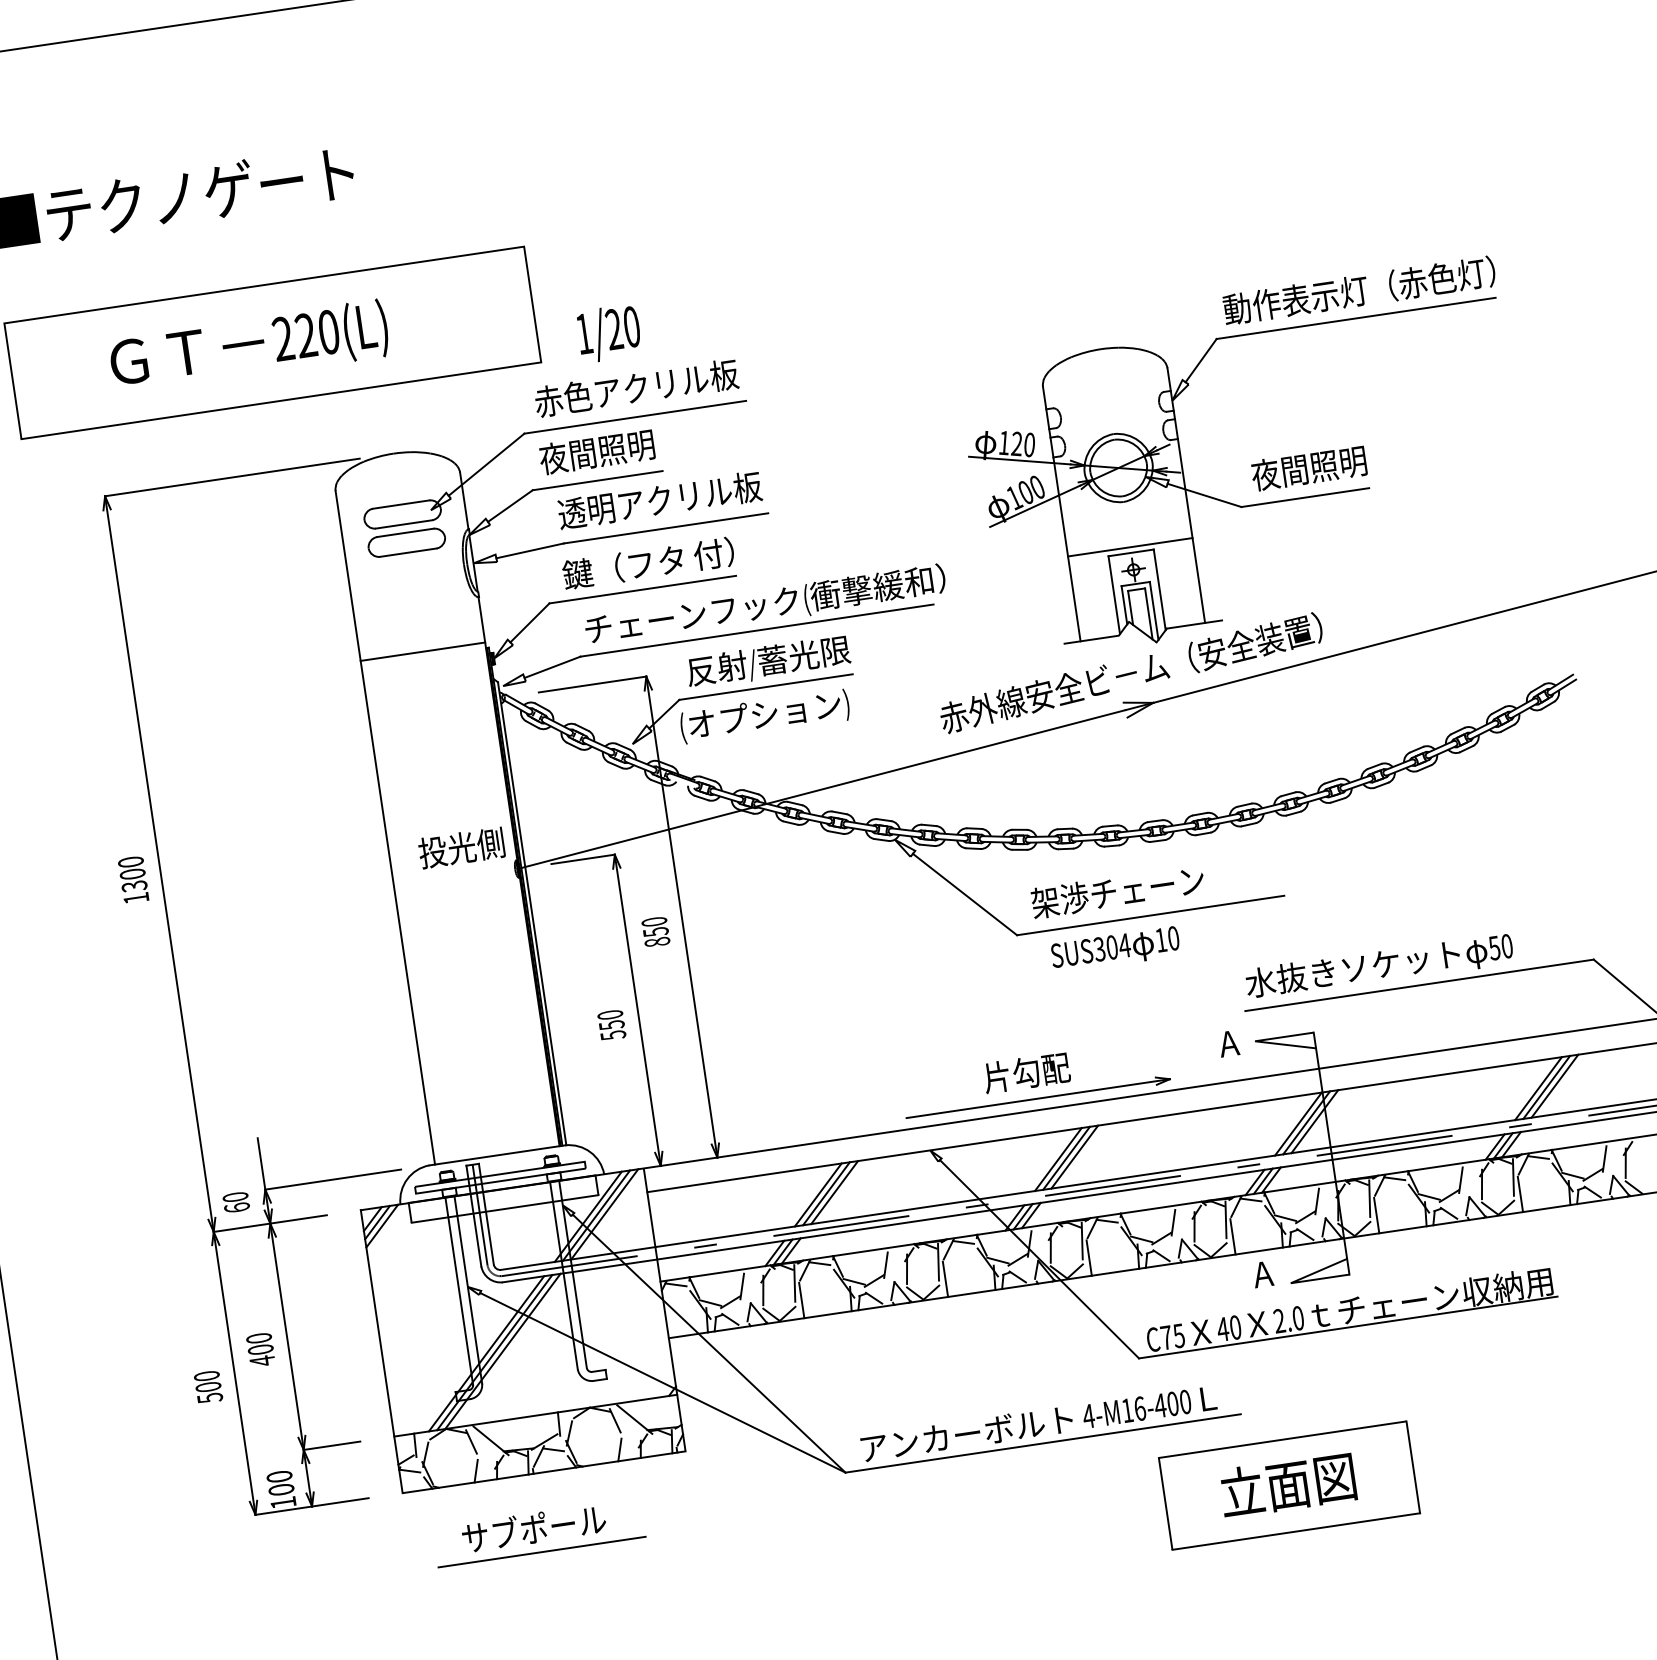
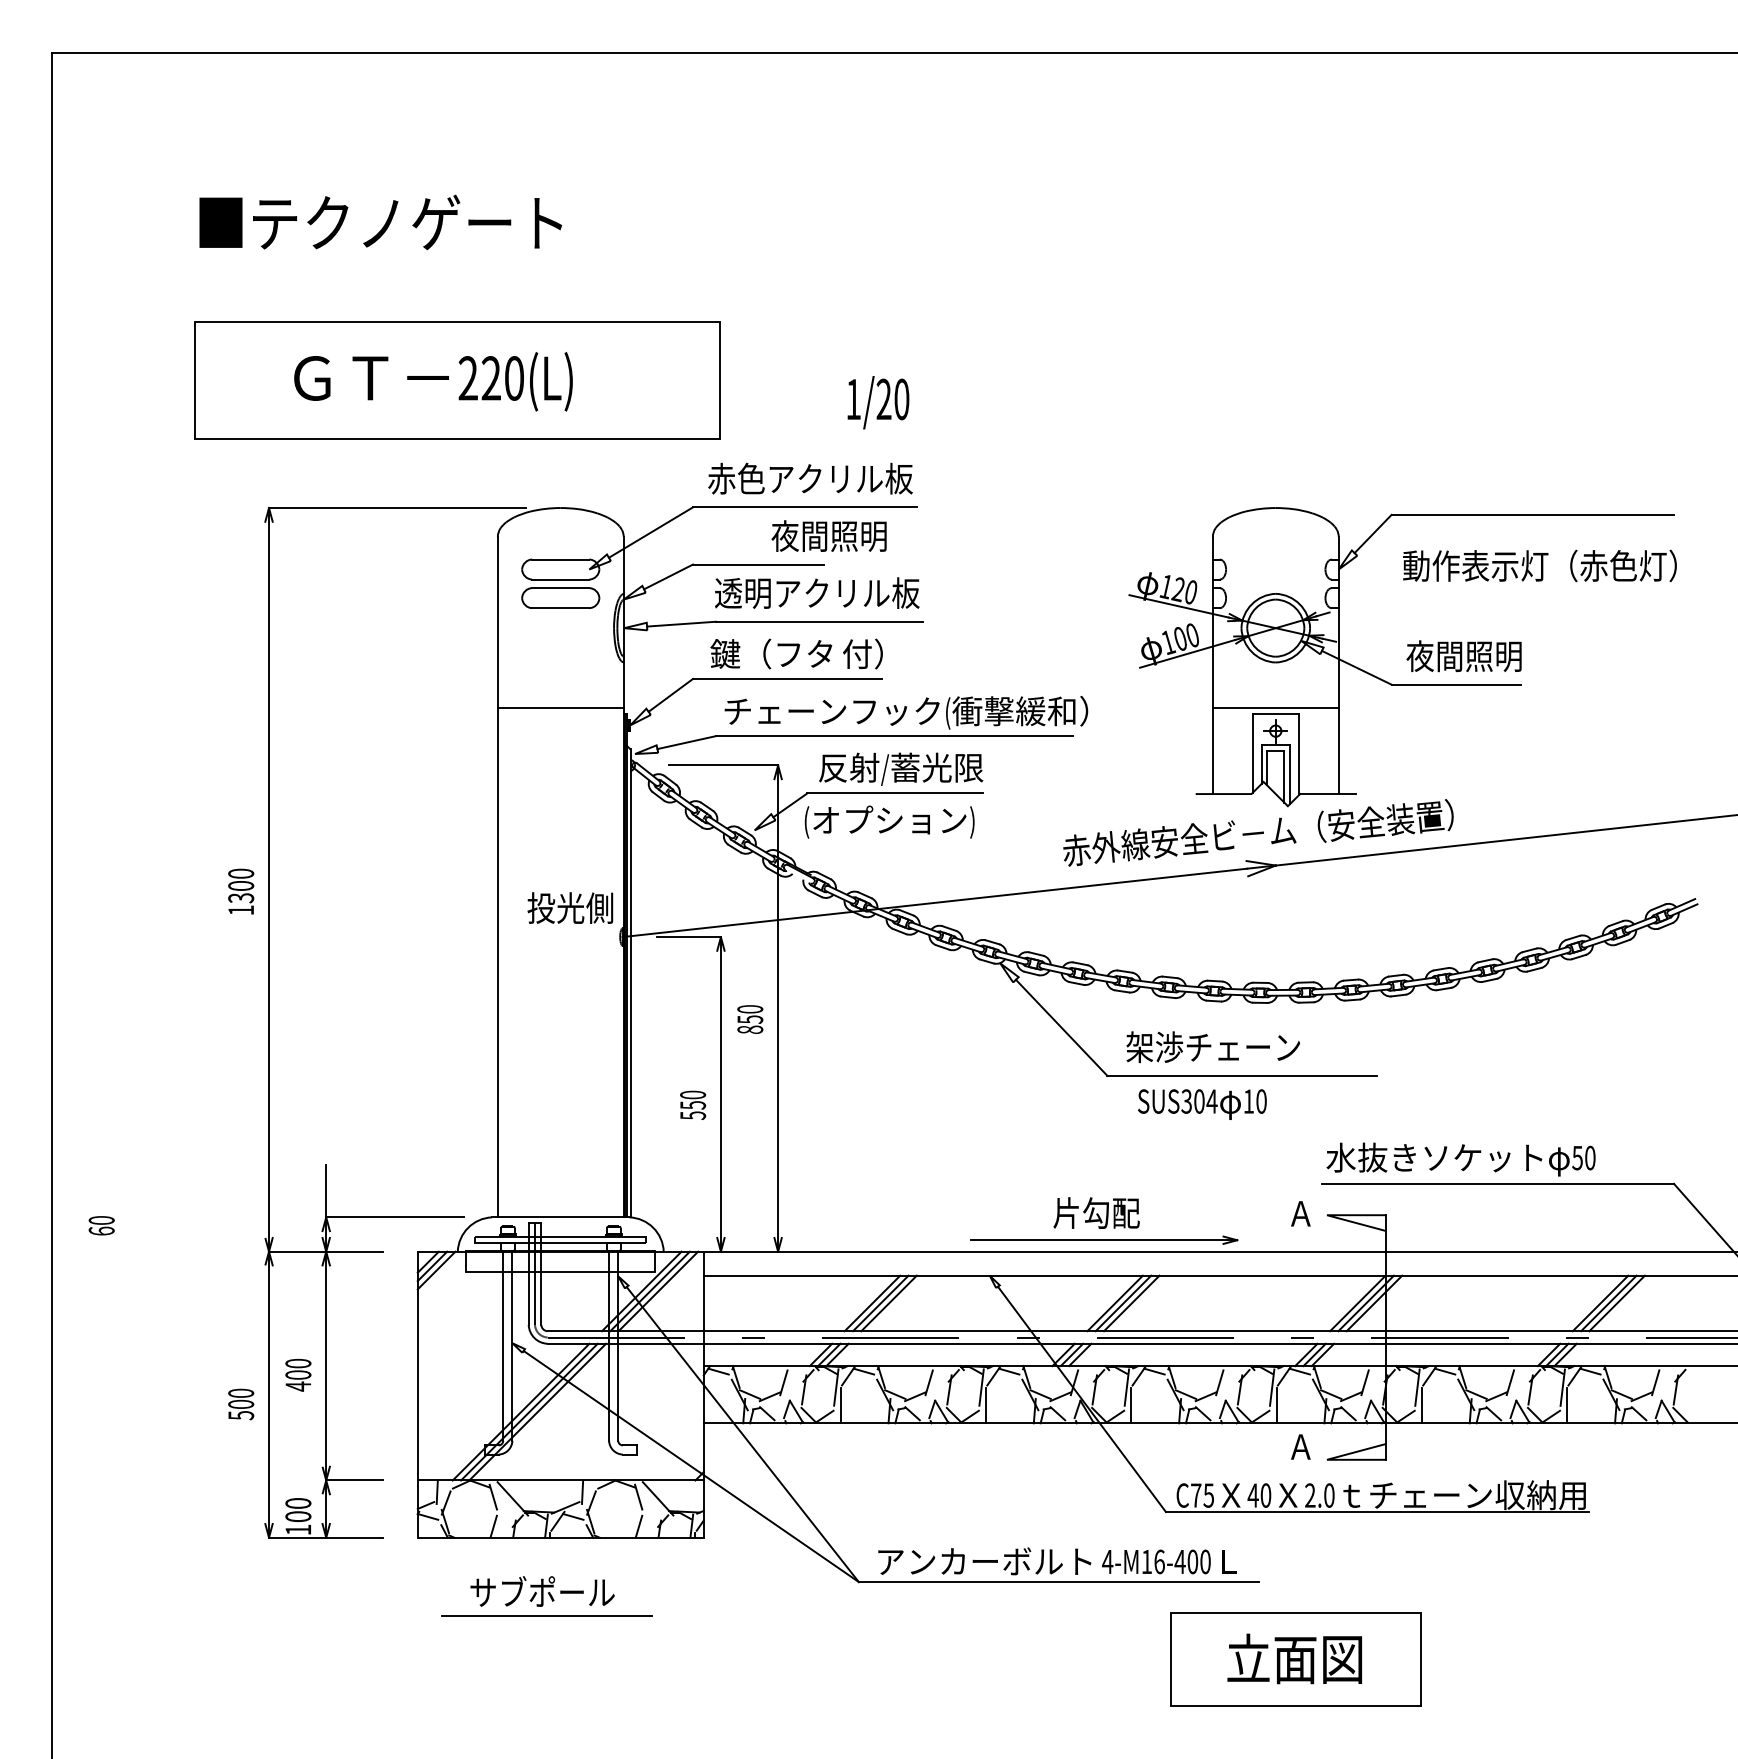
text: (1358, 290) -> (1539, 565), moved
text: (609, 333) -> (878, 402), moved
text: (596, 451) -> (828, 535), moved
text: (236, 1202) -> (101, 1225), moved

